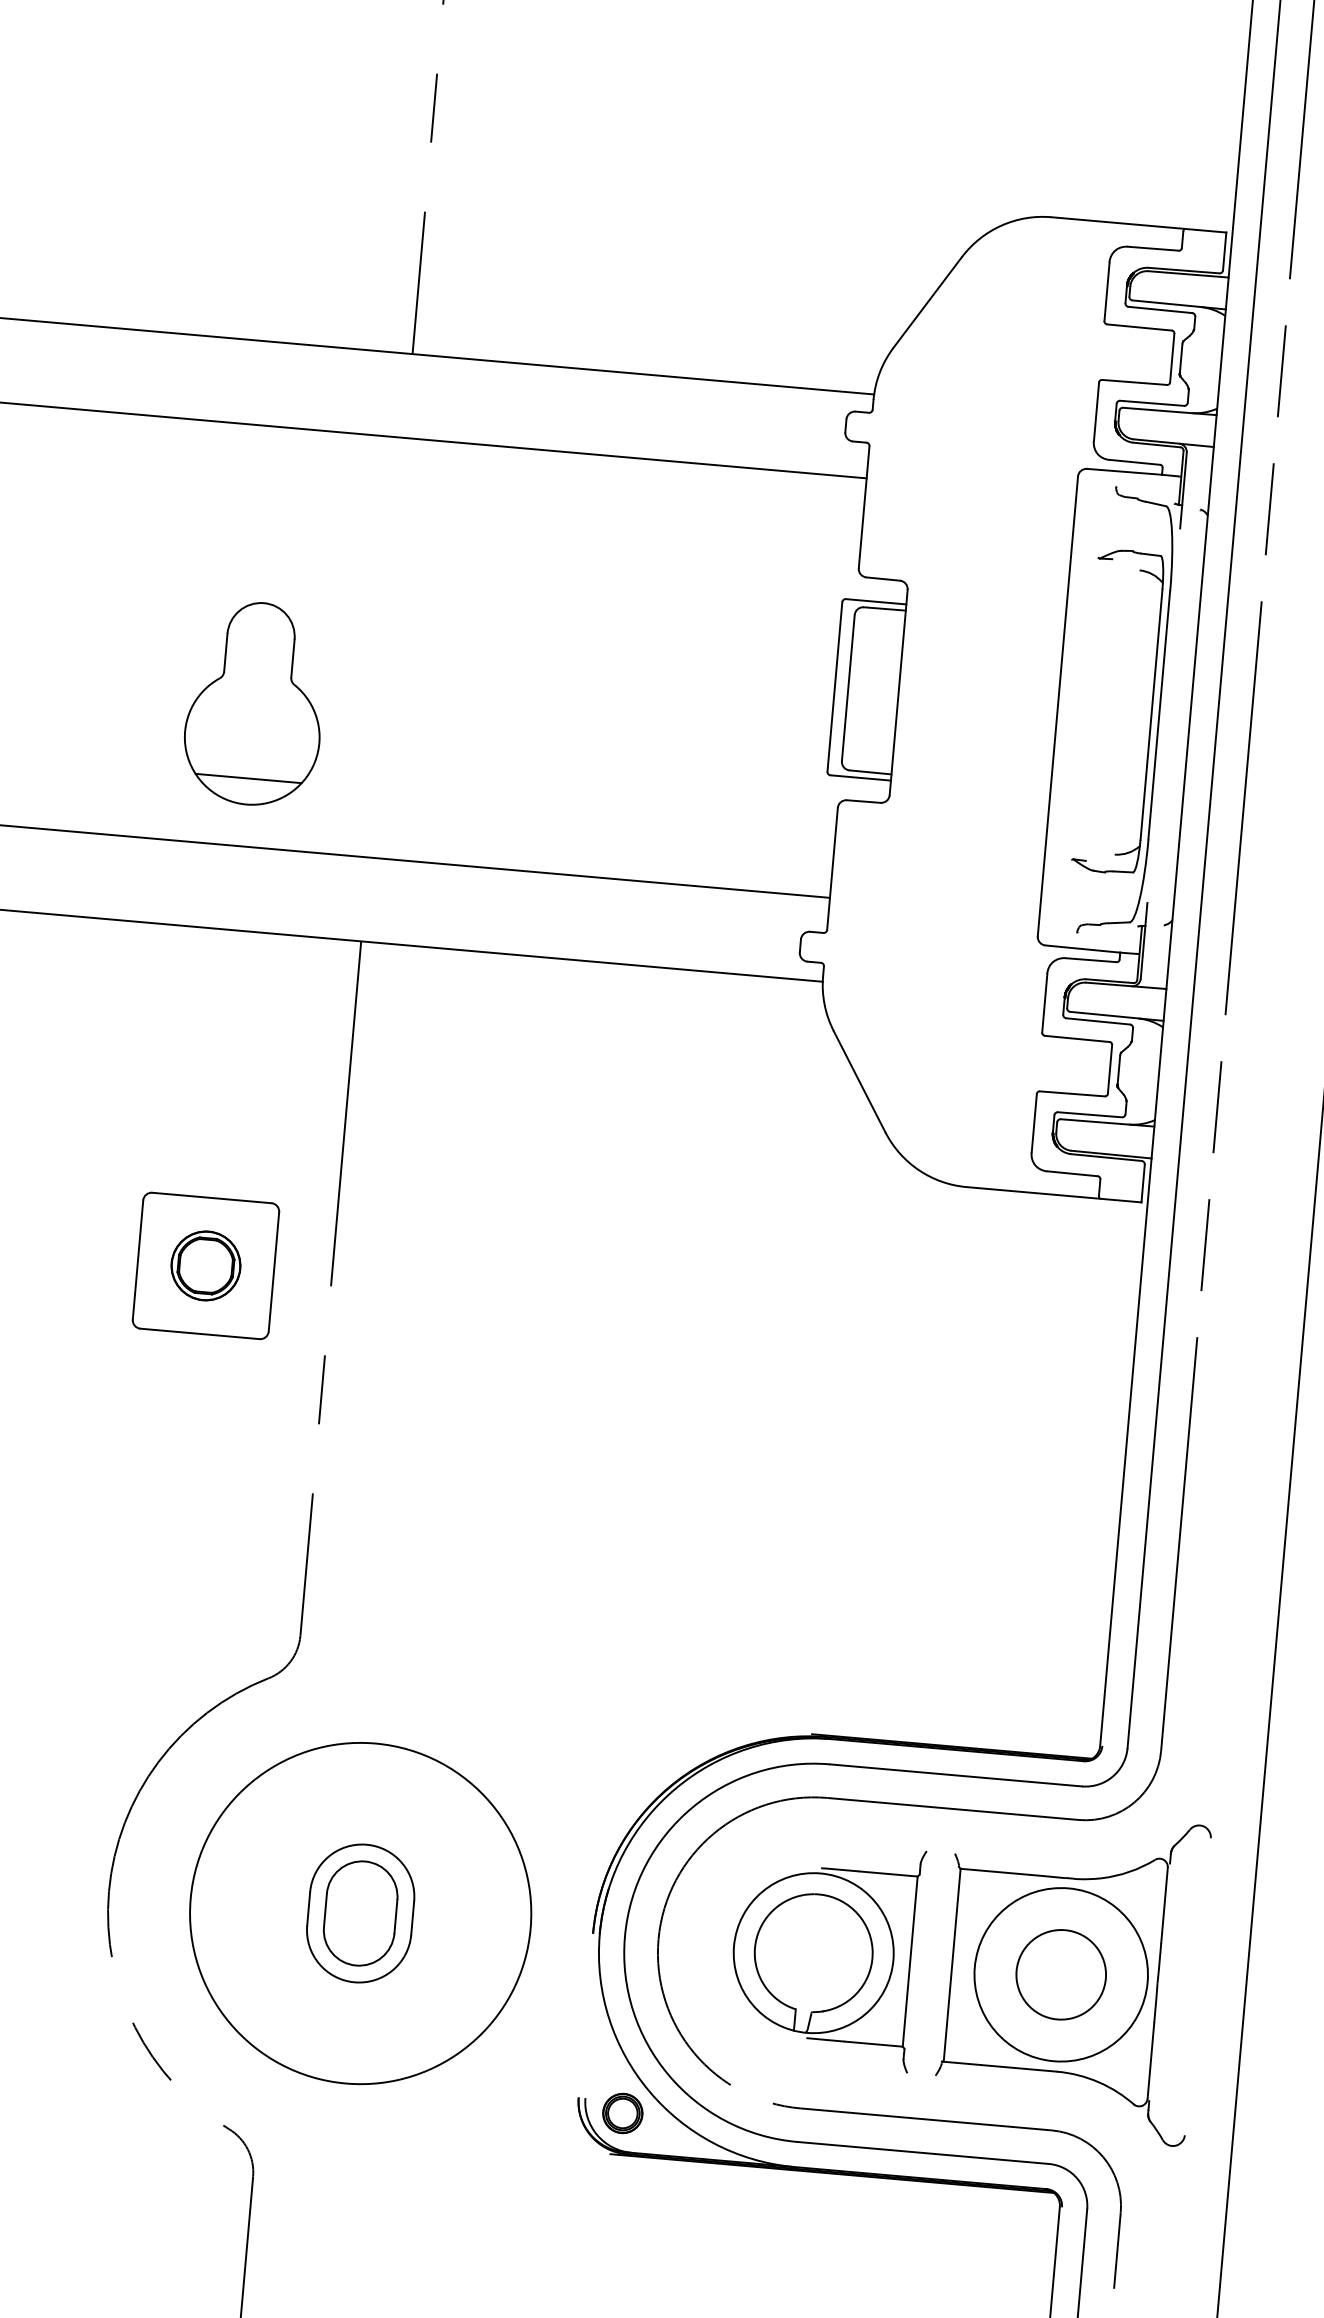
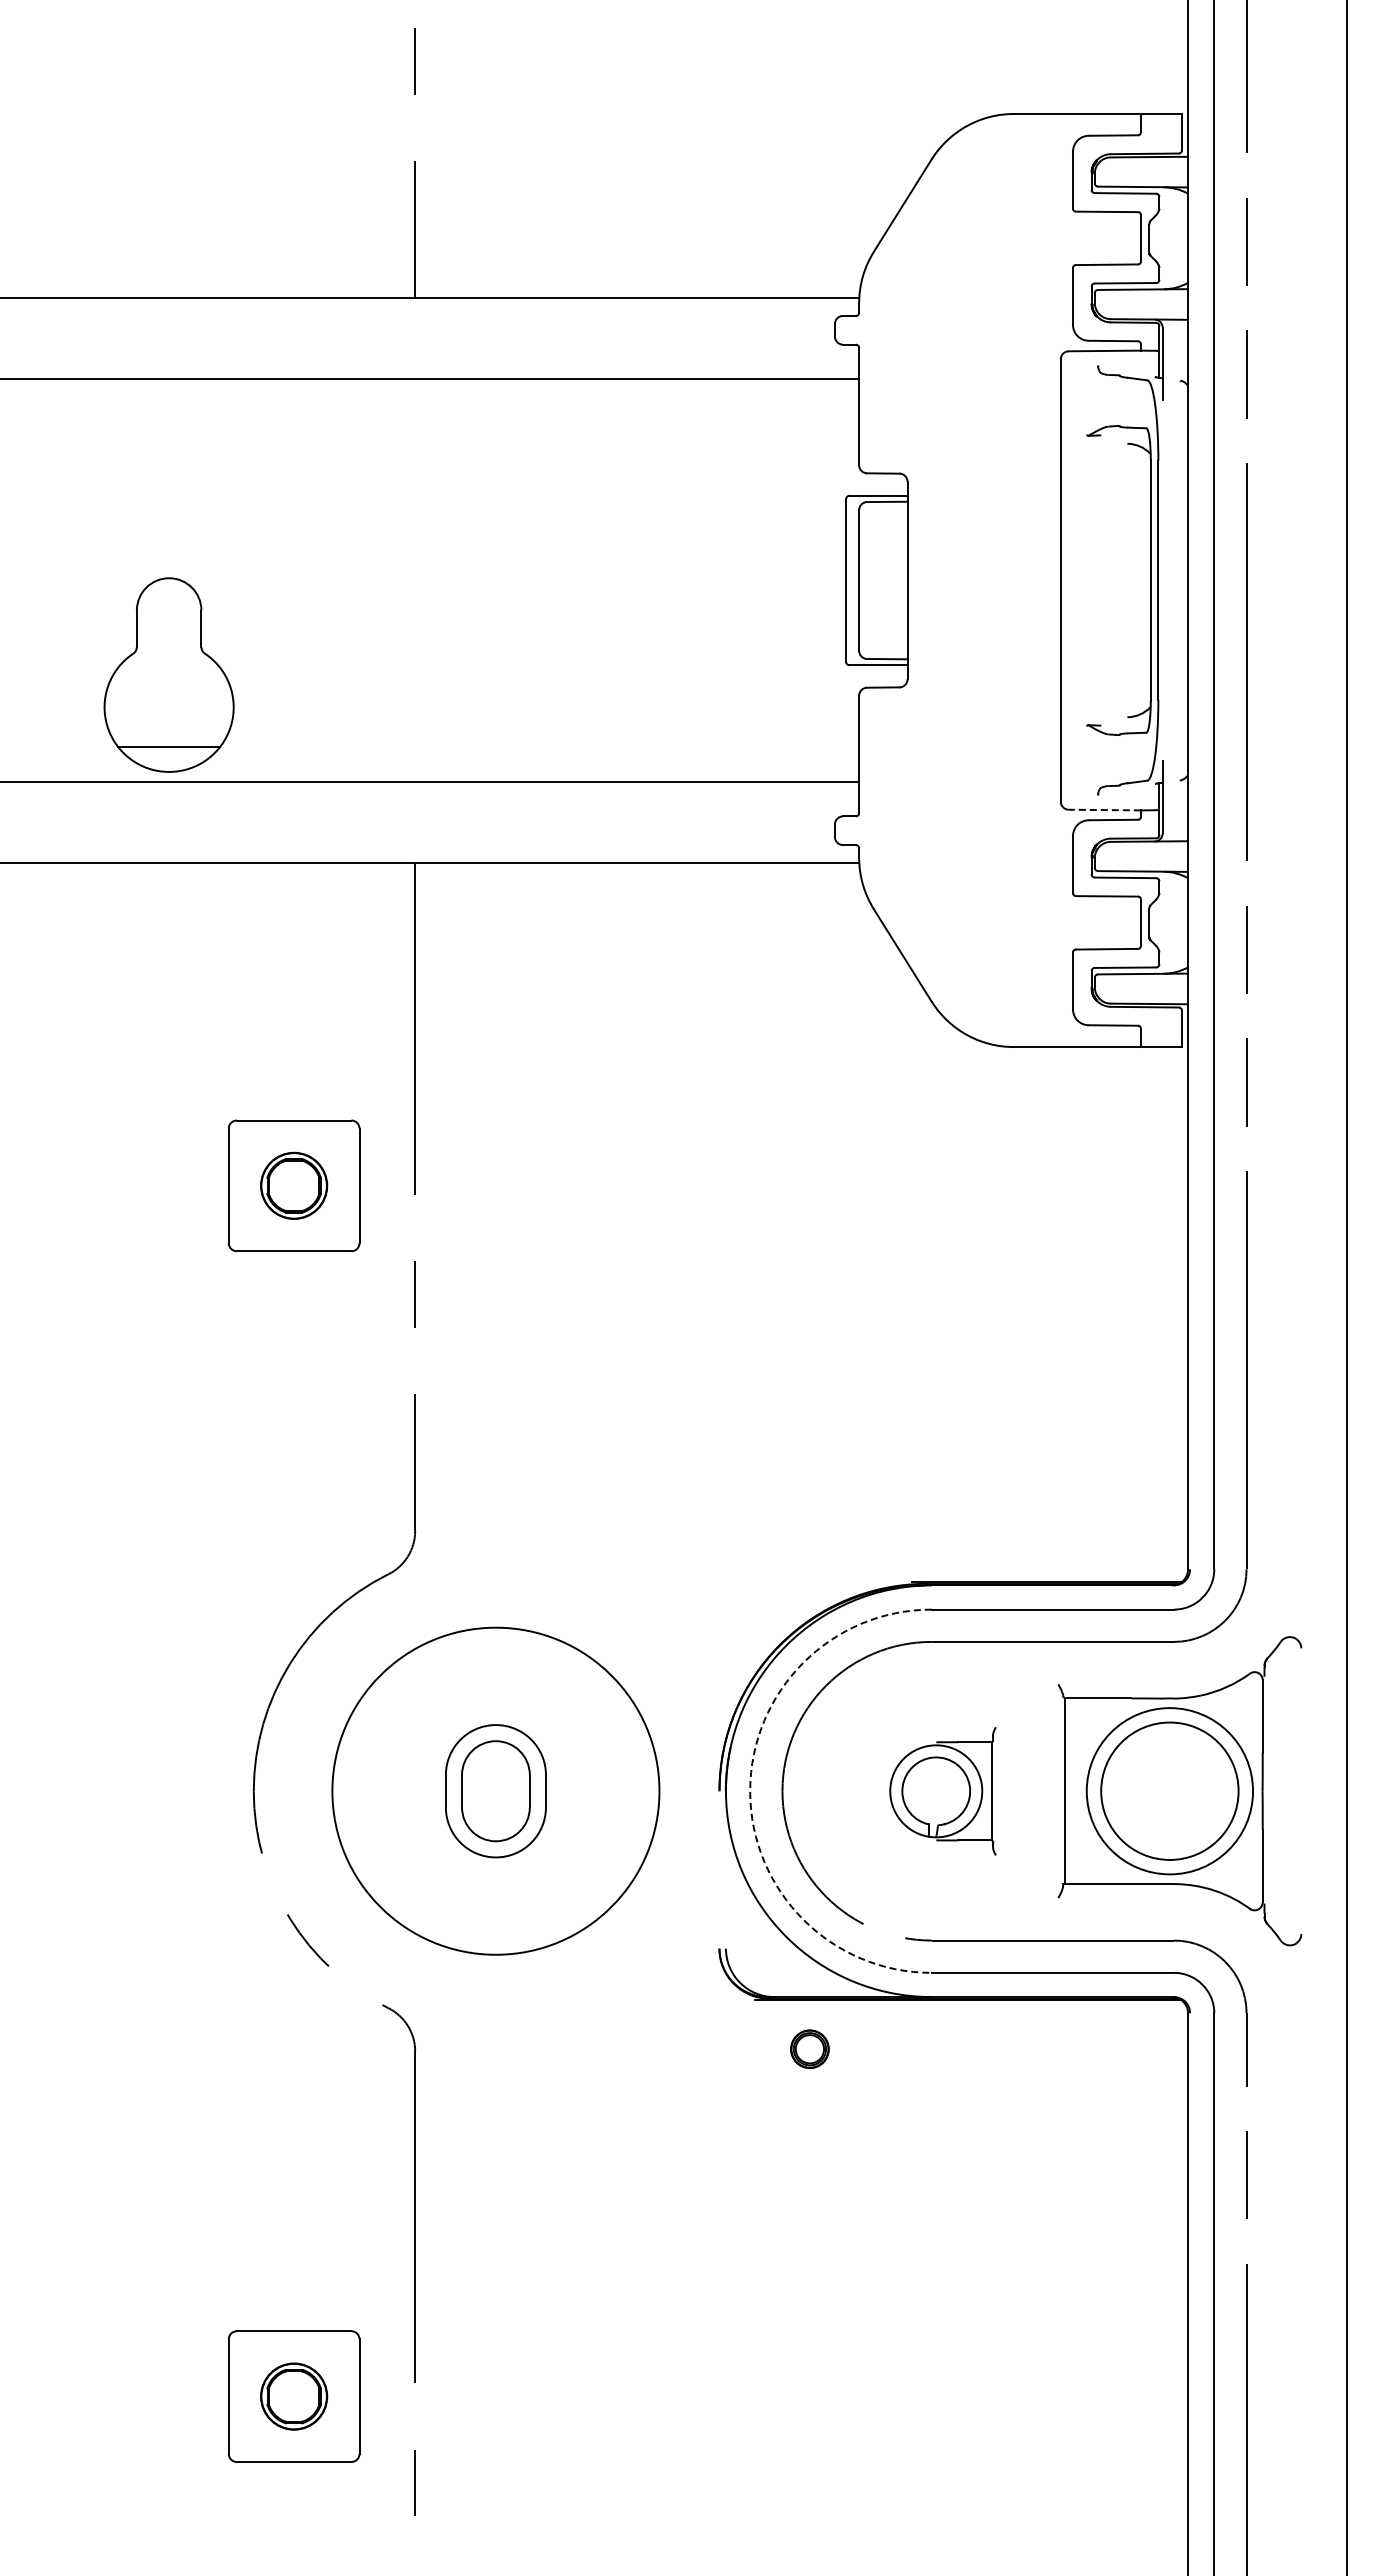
part: (254, 703) -> (168, 674), moved
line: (1082, 949) -> (1104, 810), solid -> dashed
arc: (625, 1936) -> (750, 1791), solid -> dashed
part: (824, 1954) -> (942, 1791), size x0.6
circle: (1060, 1975) -> (1169, 1791), size x1.6
part: (622, 2112) -> (809, 2048), moved

